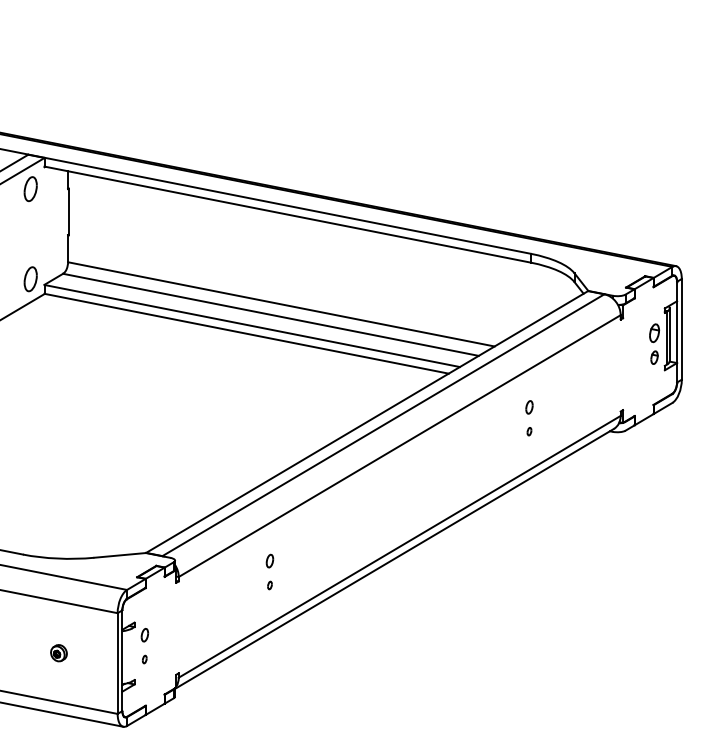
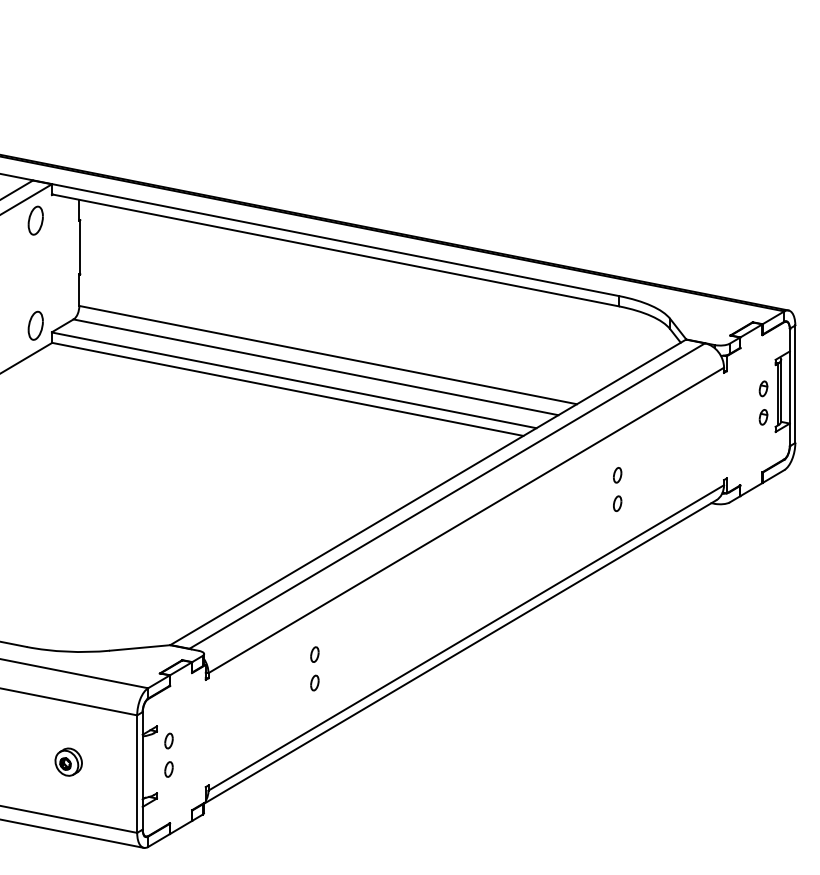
part: (654, 333) -> (763, 389), size x0.71
part: (529, 431) -> (617, 503), size x1.67
part: (269, 585) -> (314, 683), size x1.67
part: (58, 652) -> (68, 761), size x1.43
part: (144, 659) -> (168, 769), size x1.67

